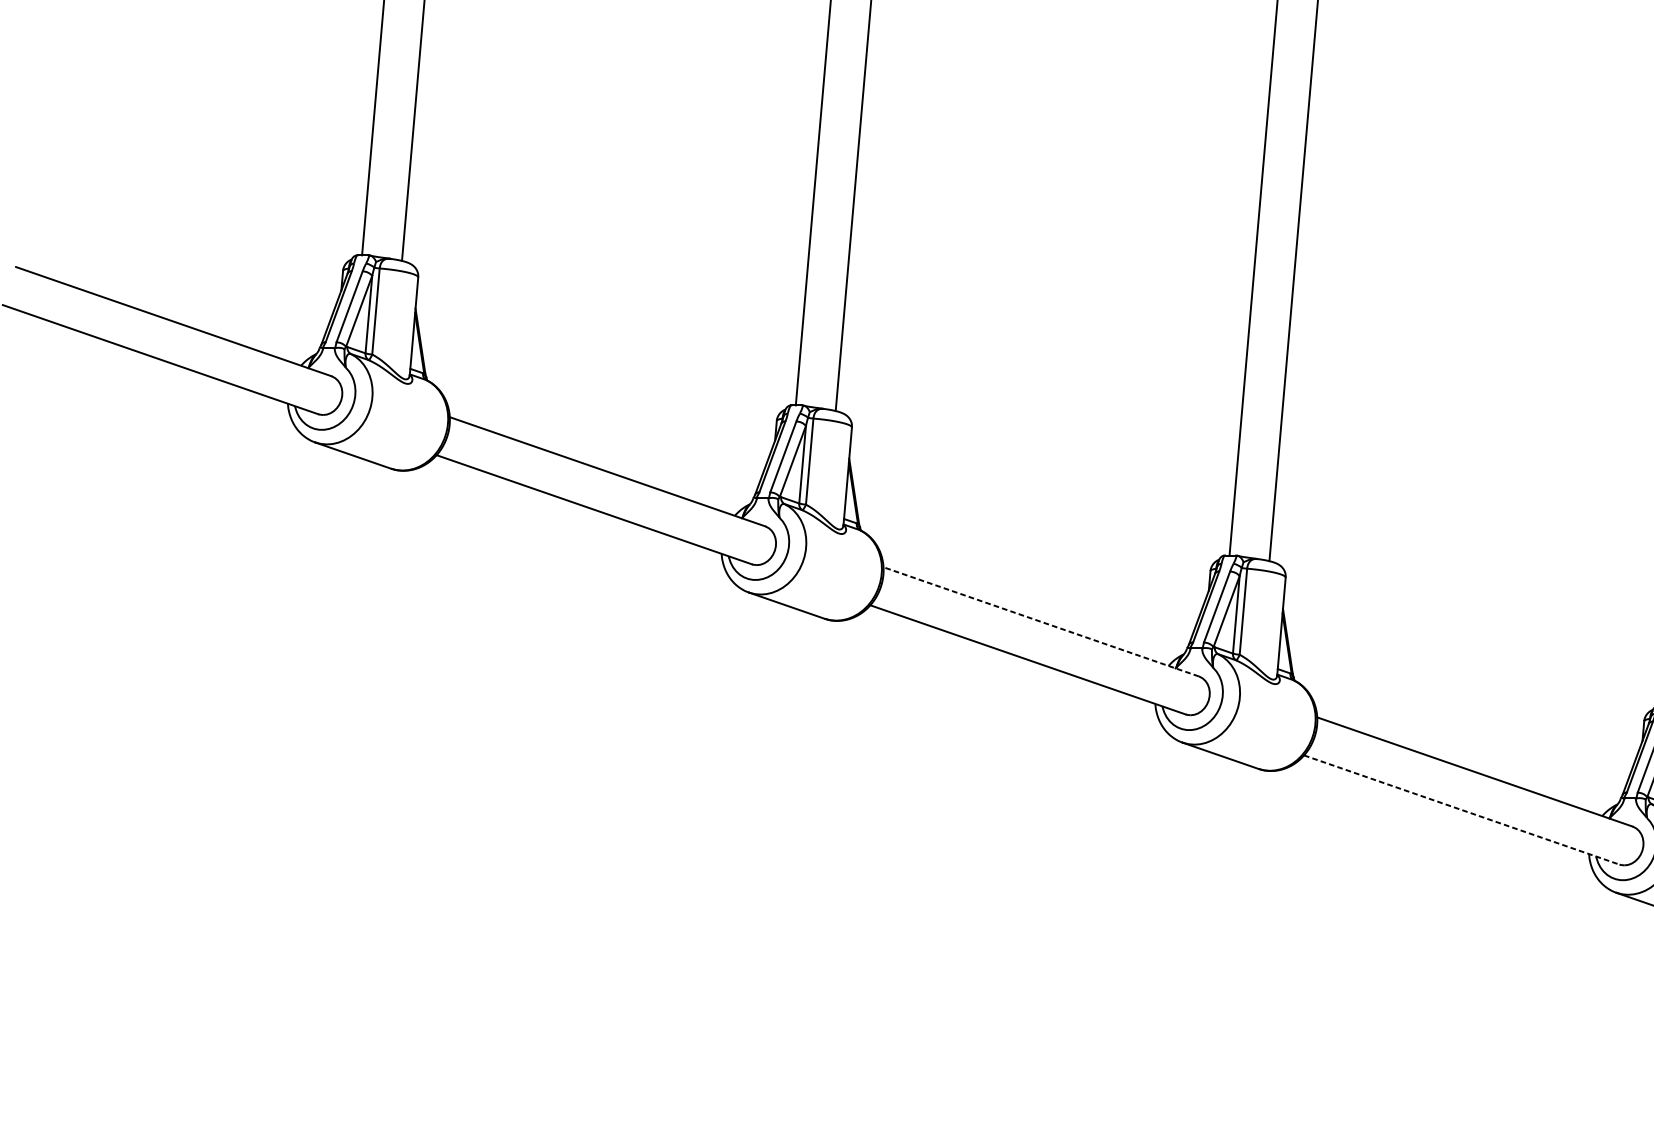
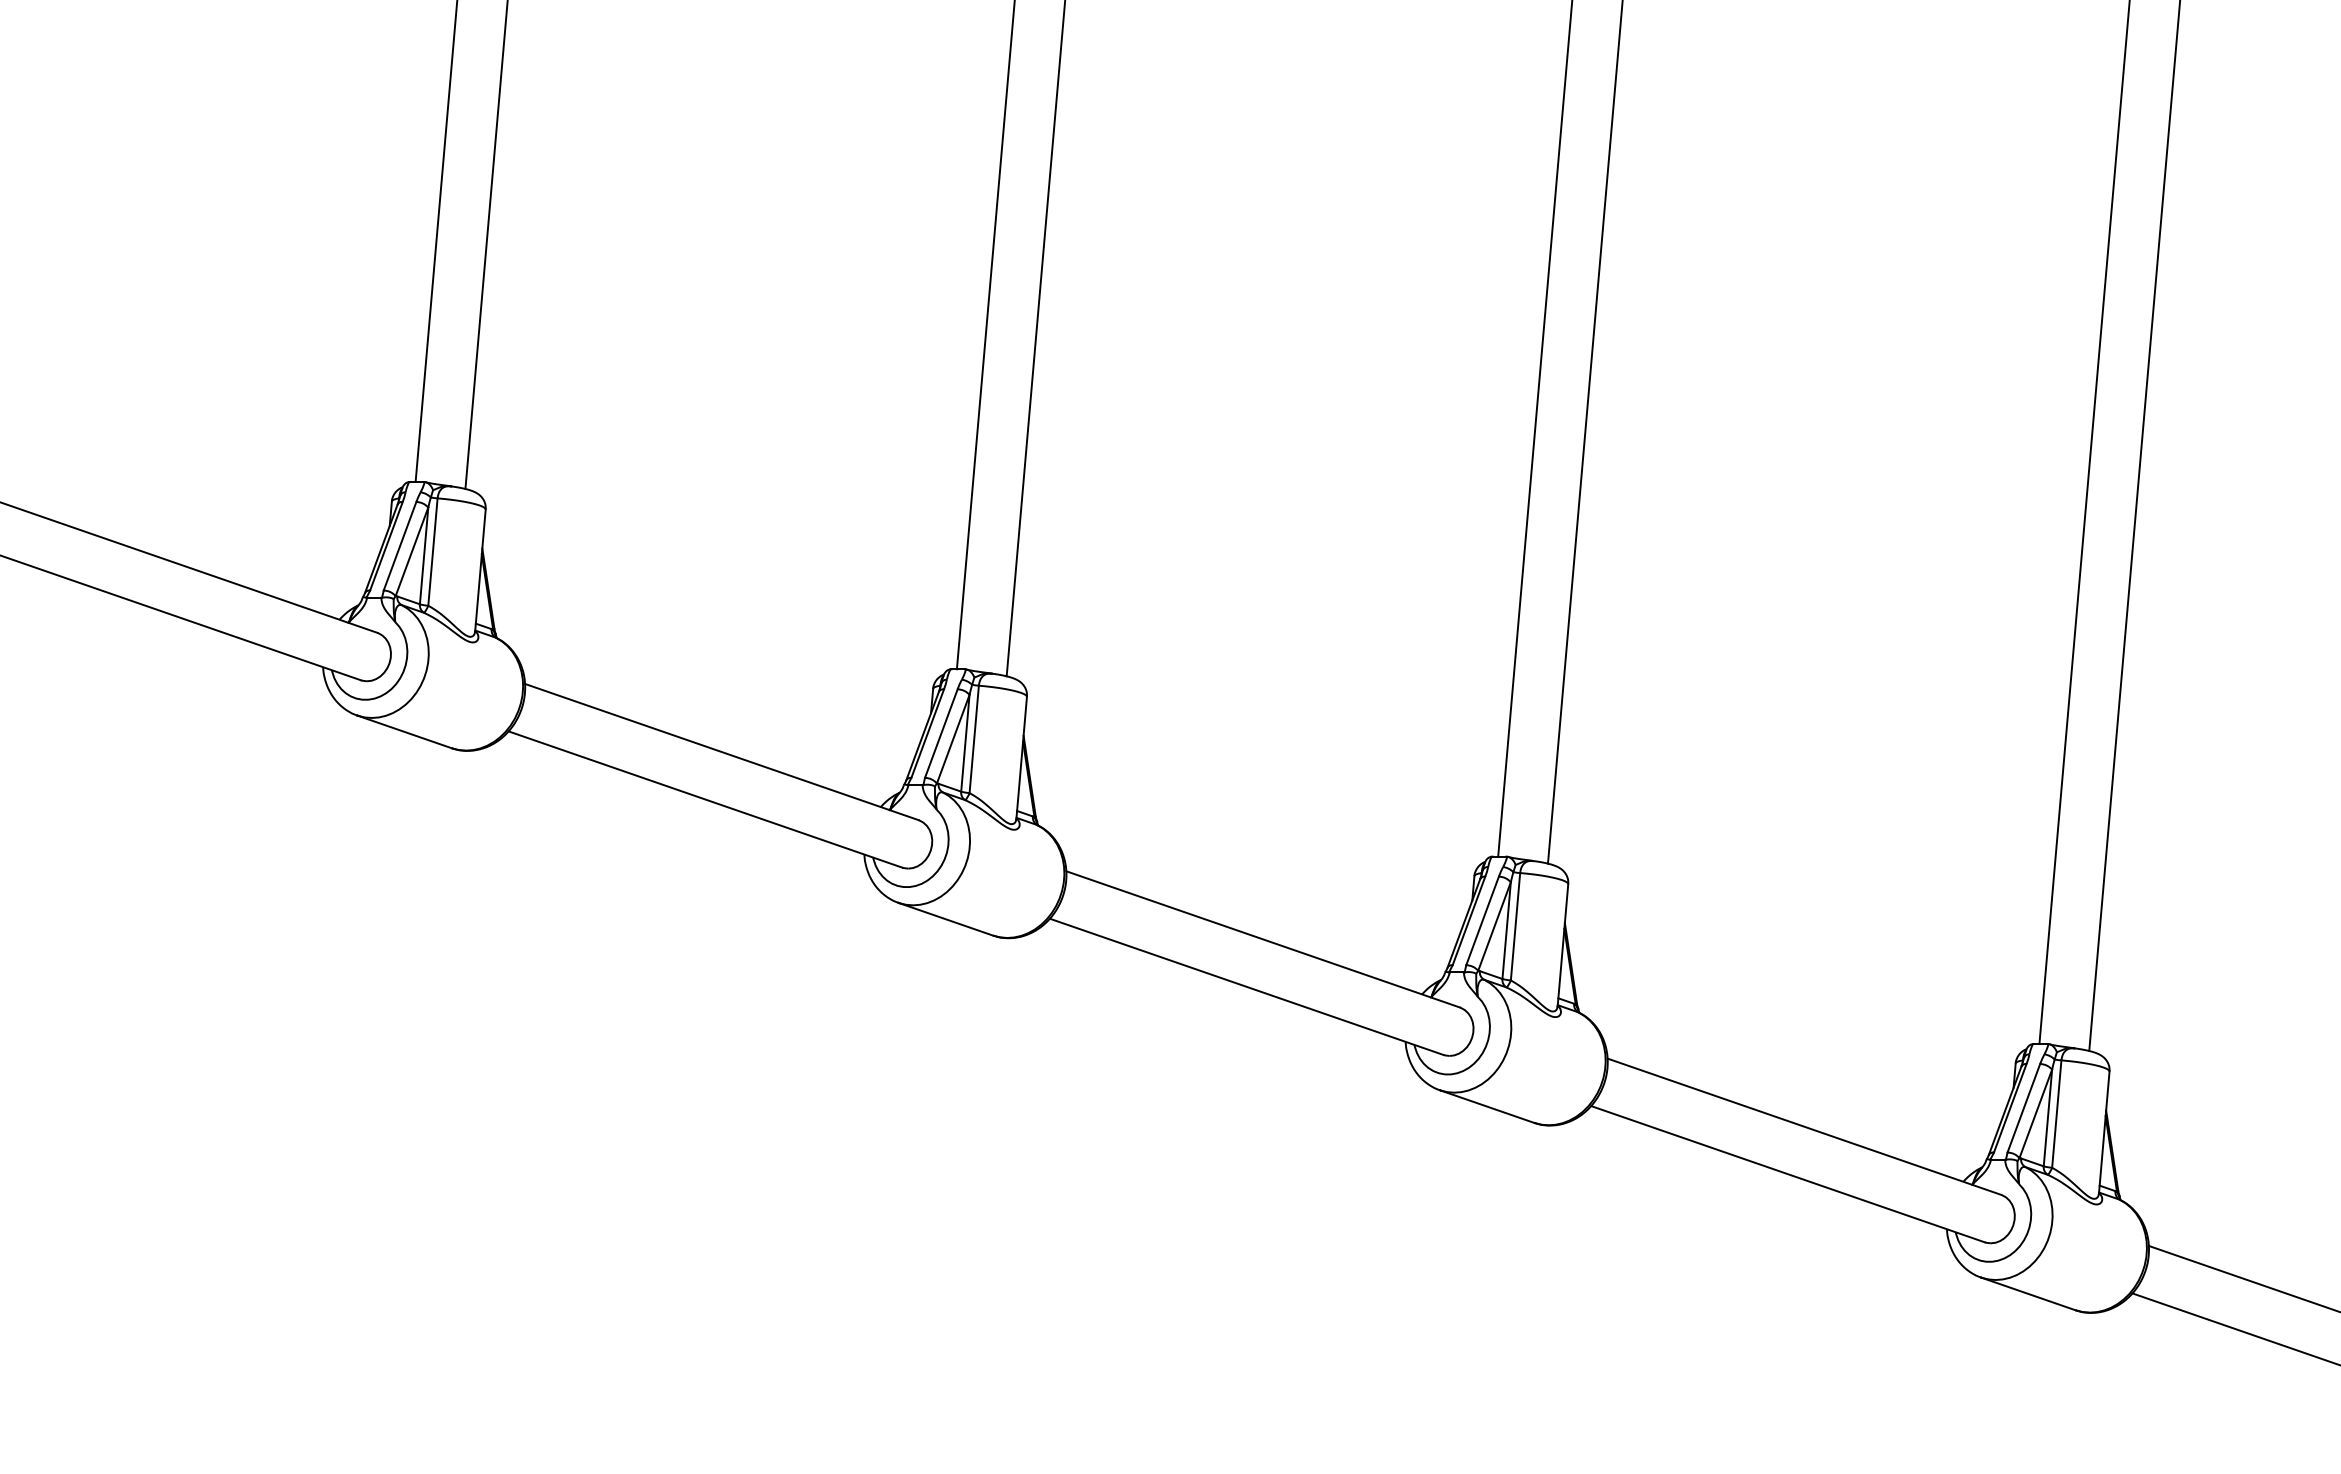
line: (1040, 621) -> (1262, 939), dashed -> solid
line: (1462, 810) -> (1788, 1174), dashed -> solid

